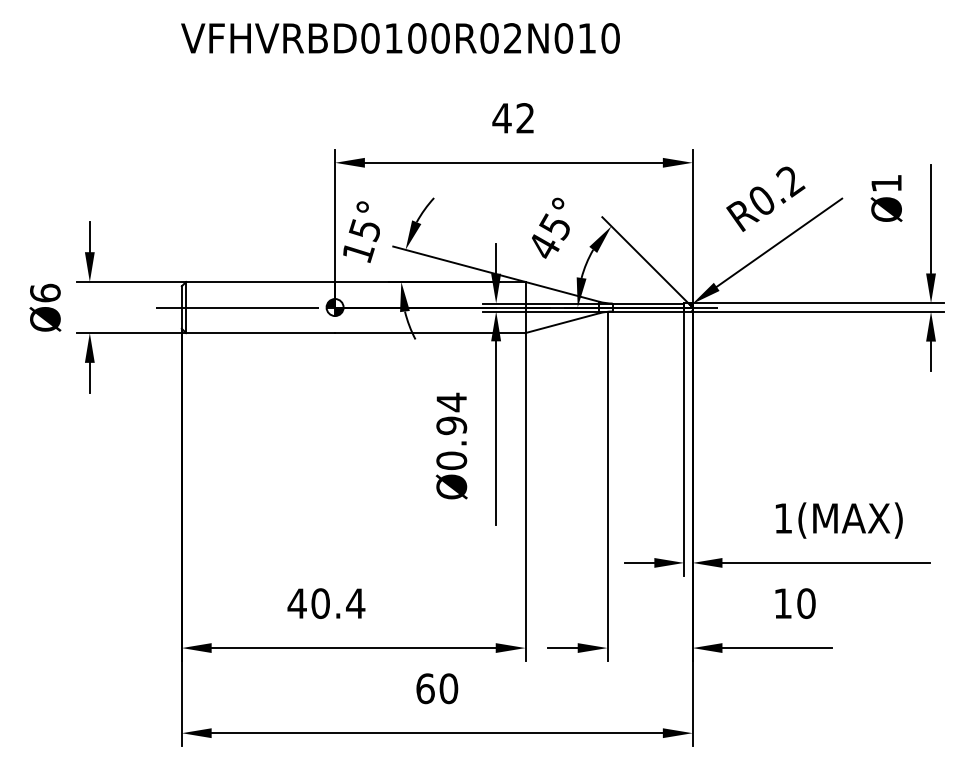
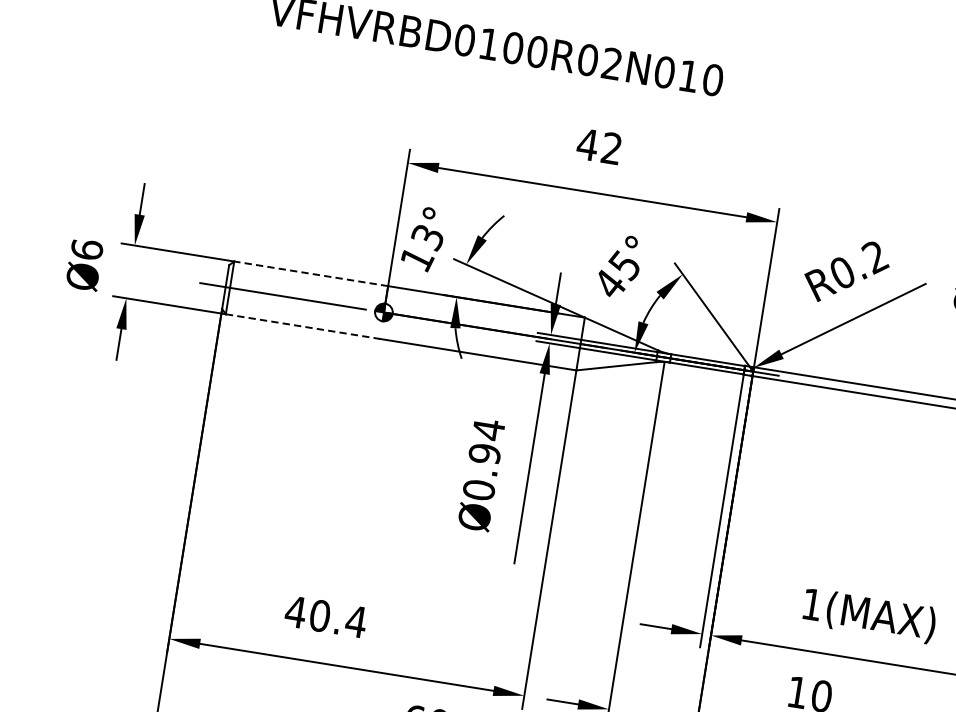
text: (363, 230) -> (426, 237), 15° -> 13°
line: (260, 281) -> (311, 273), solid -> dashed
line: (261, 333) -> (303, 327), solid -> dashed

